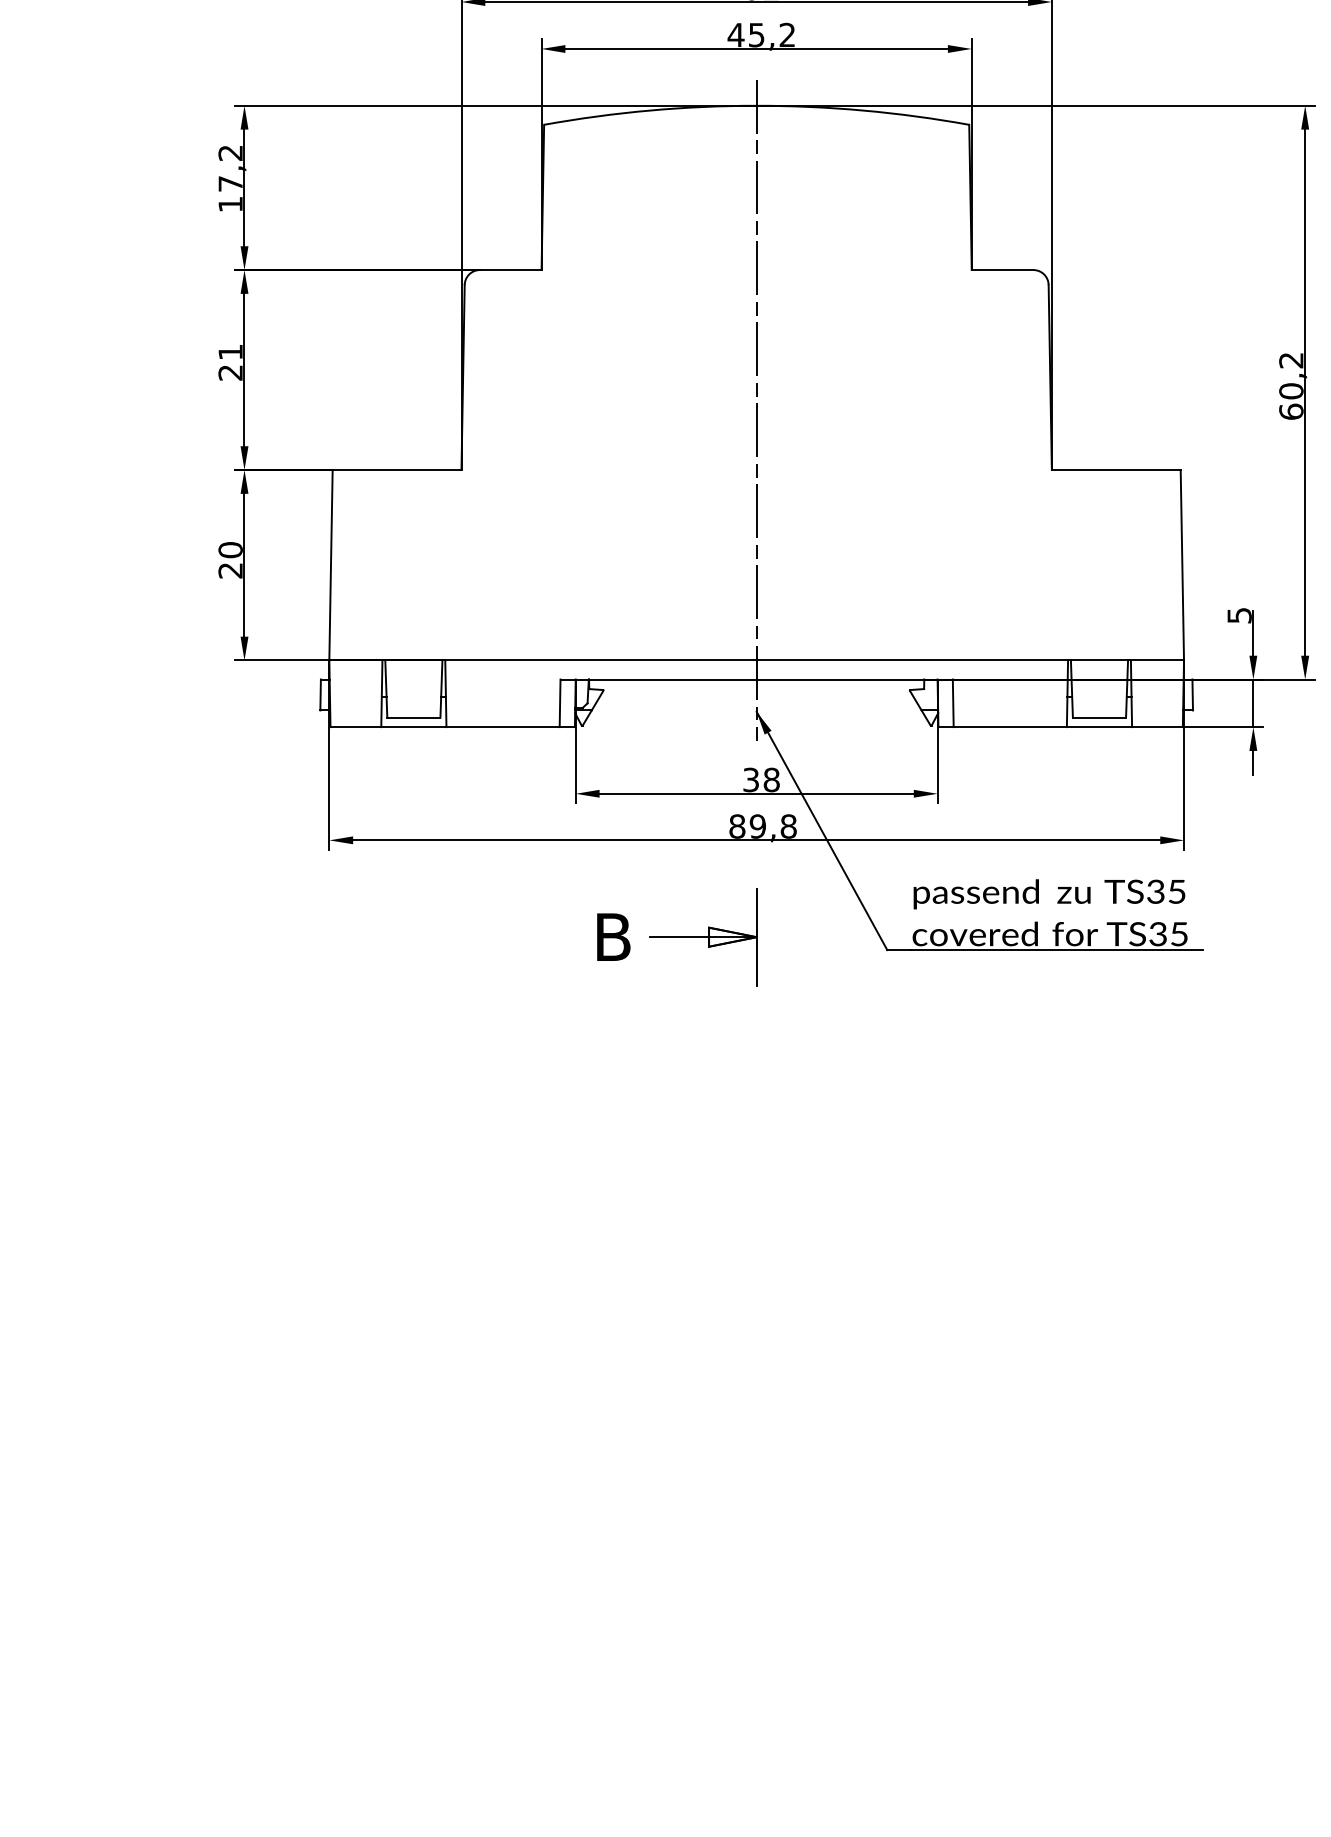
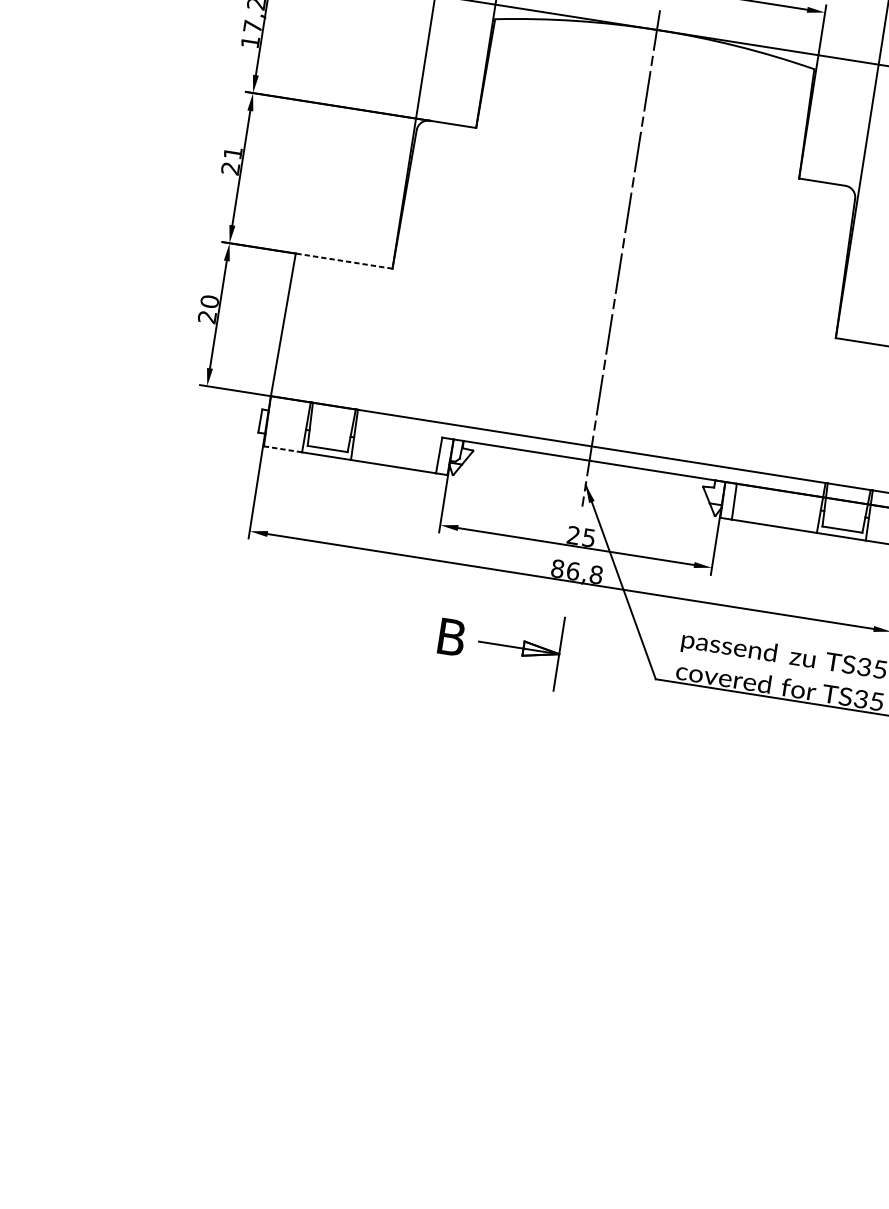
line: (396, 470) -> (343, 261), solid -> dashed
line: (355, 727) -> (282, 449), solid -> dashed
text: (761, 779) -> (581, 536), 38 -> 25
text: (757, 826) -> (572, 571), 89,8 -> 86,8

